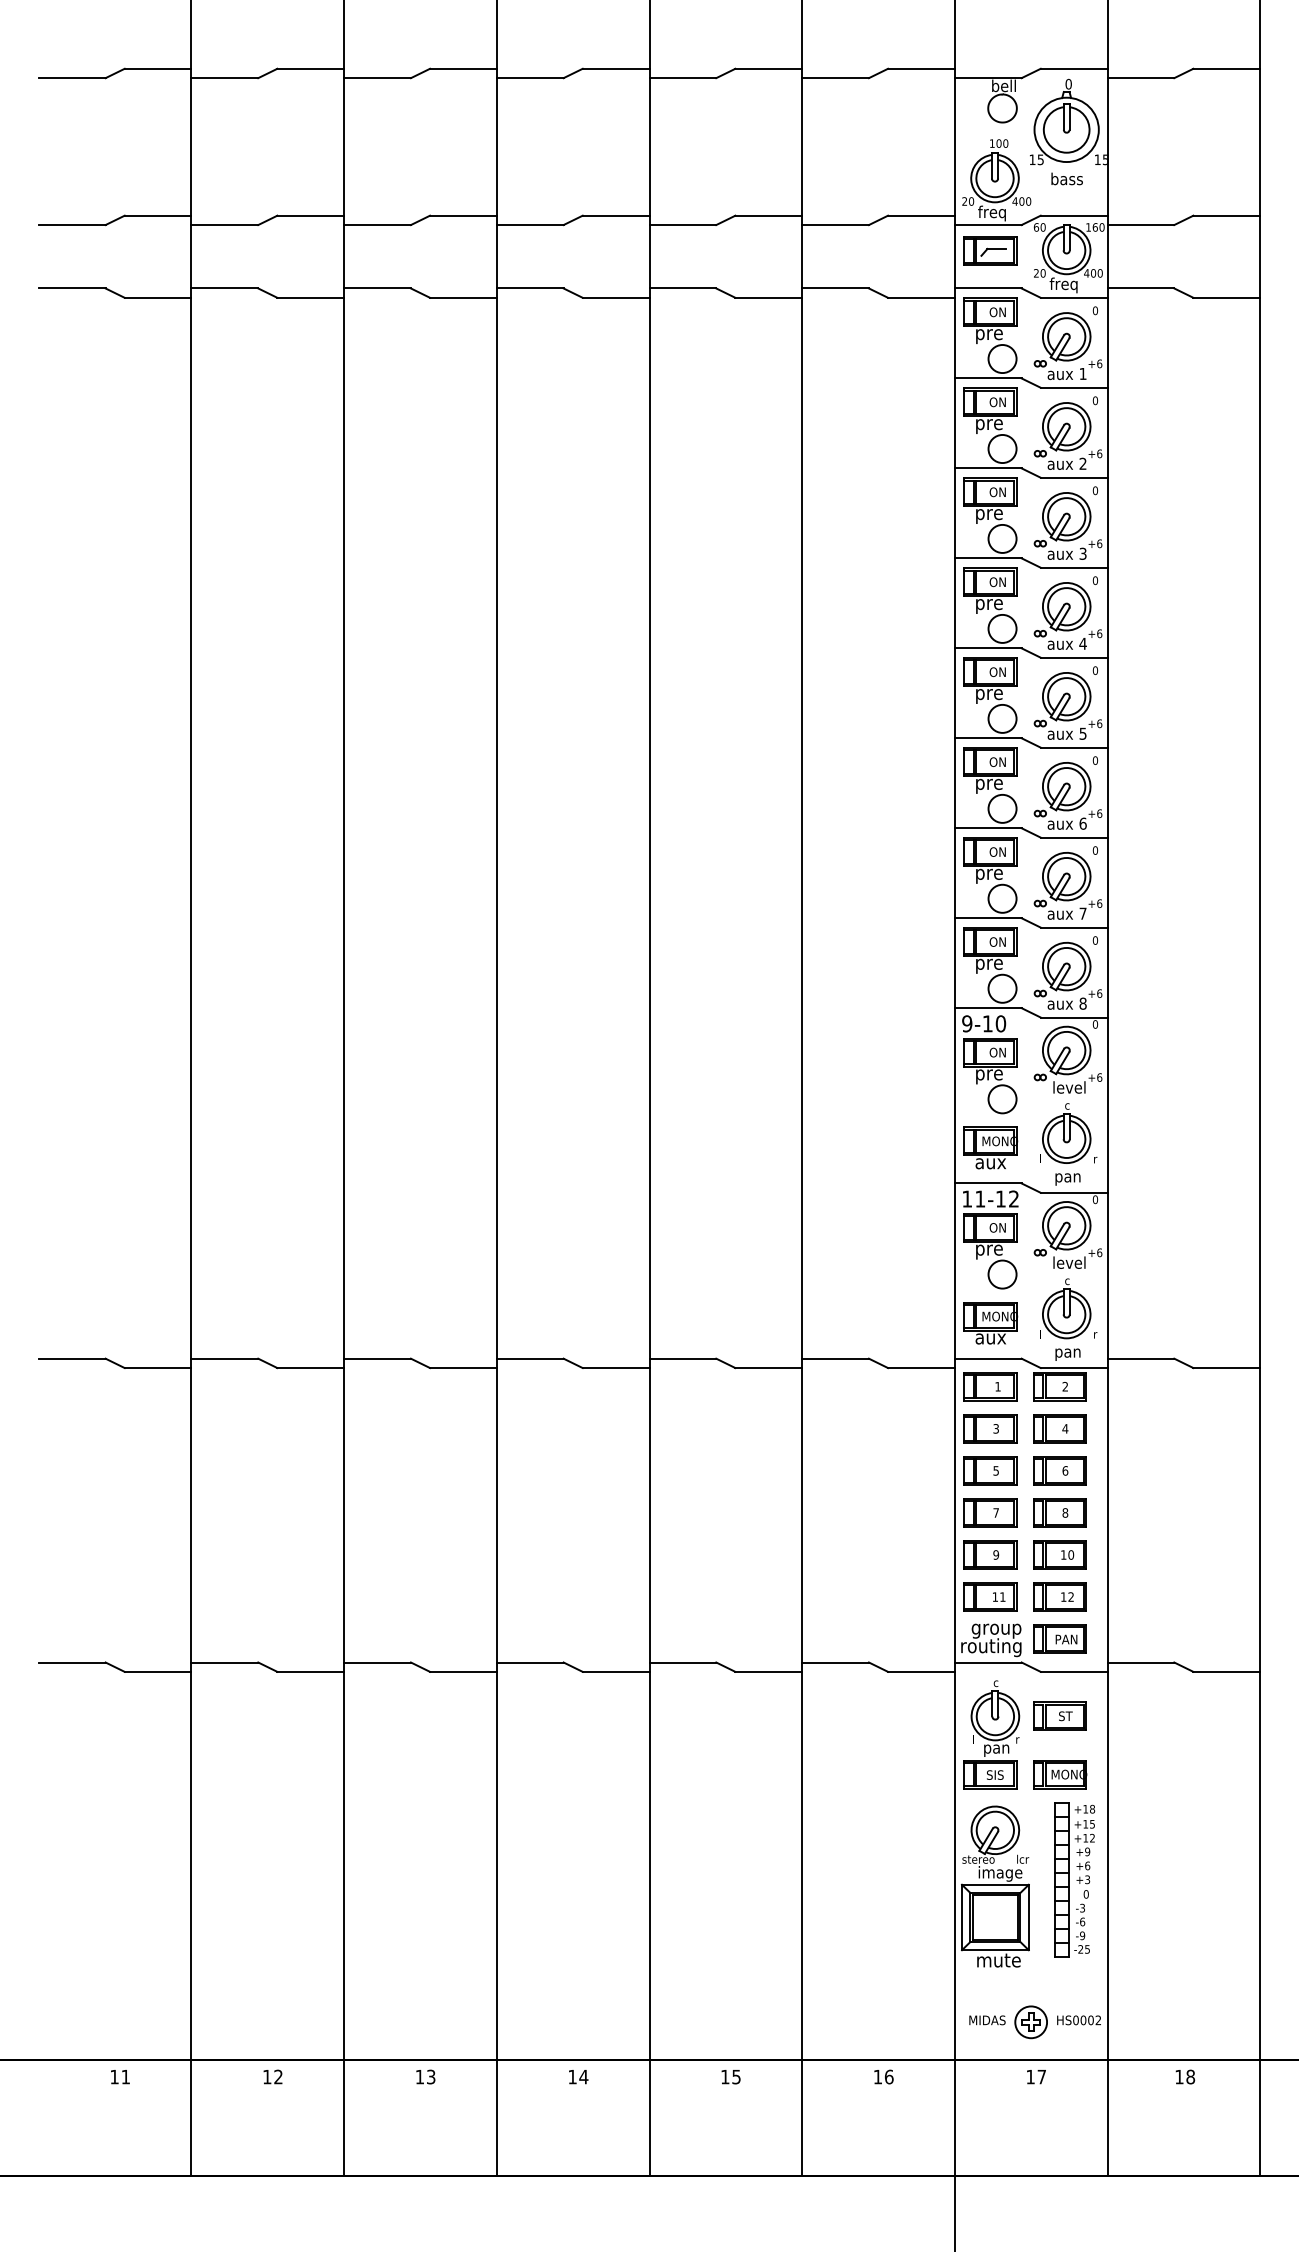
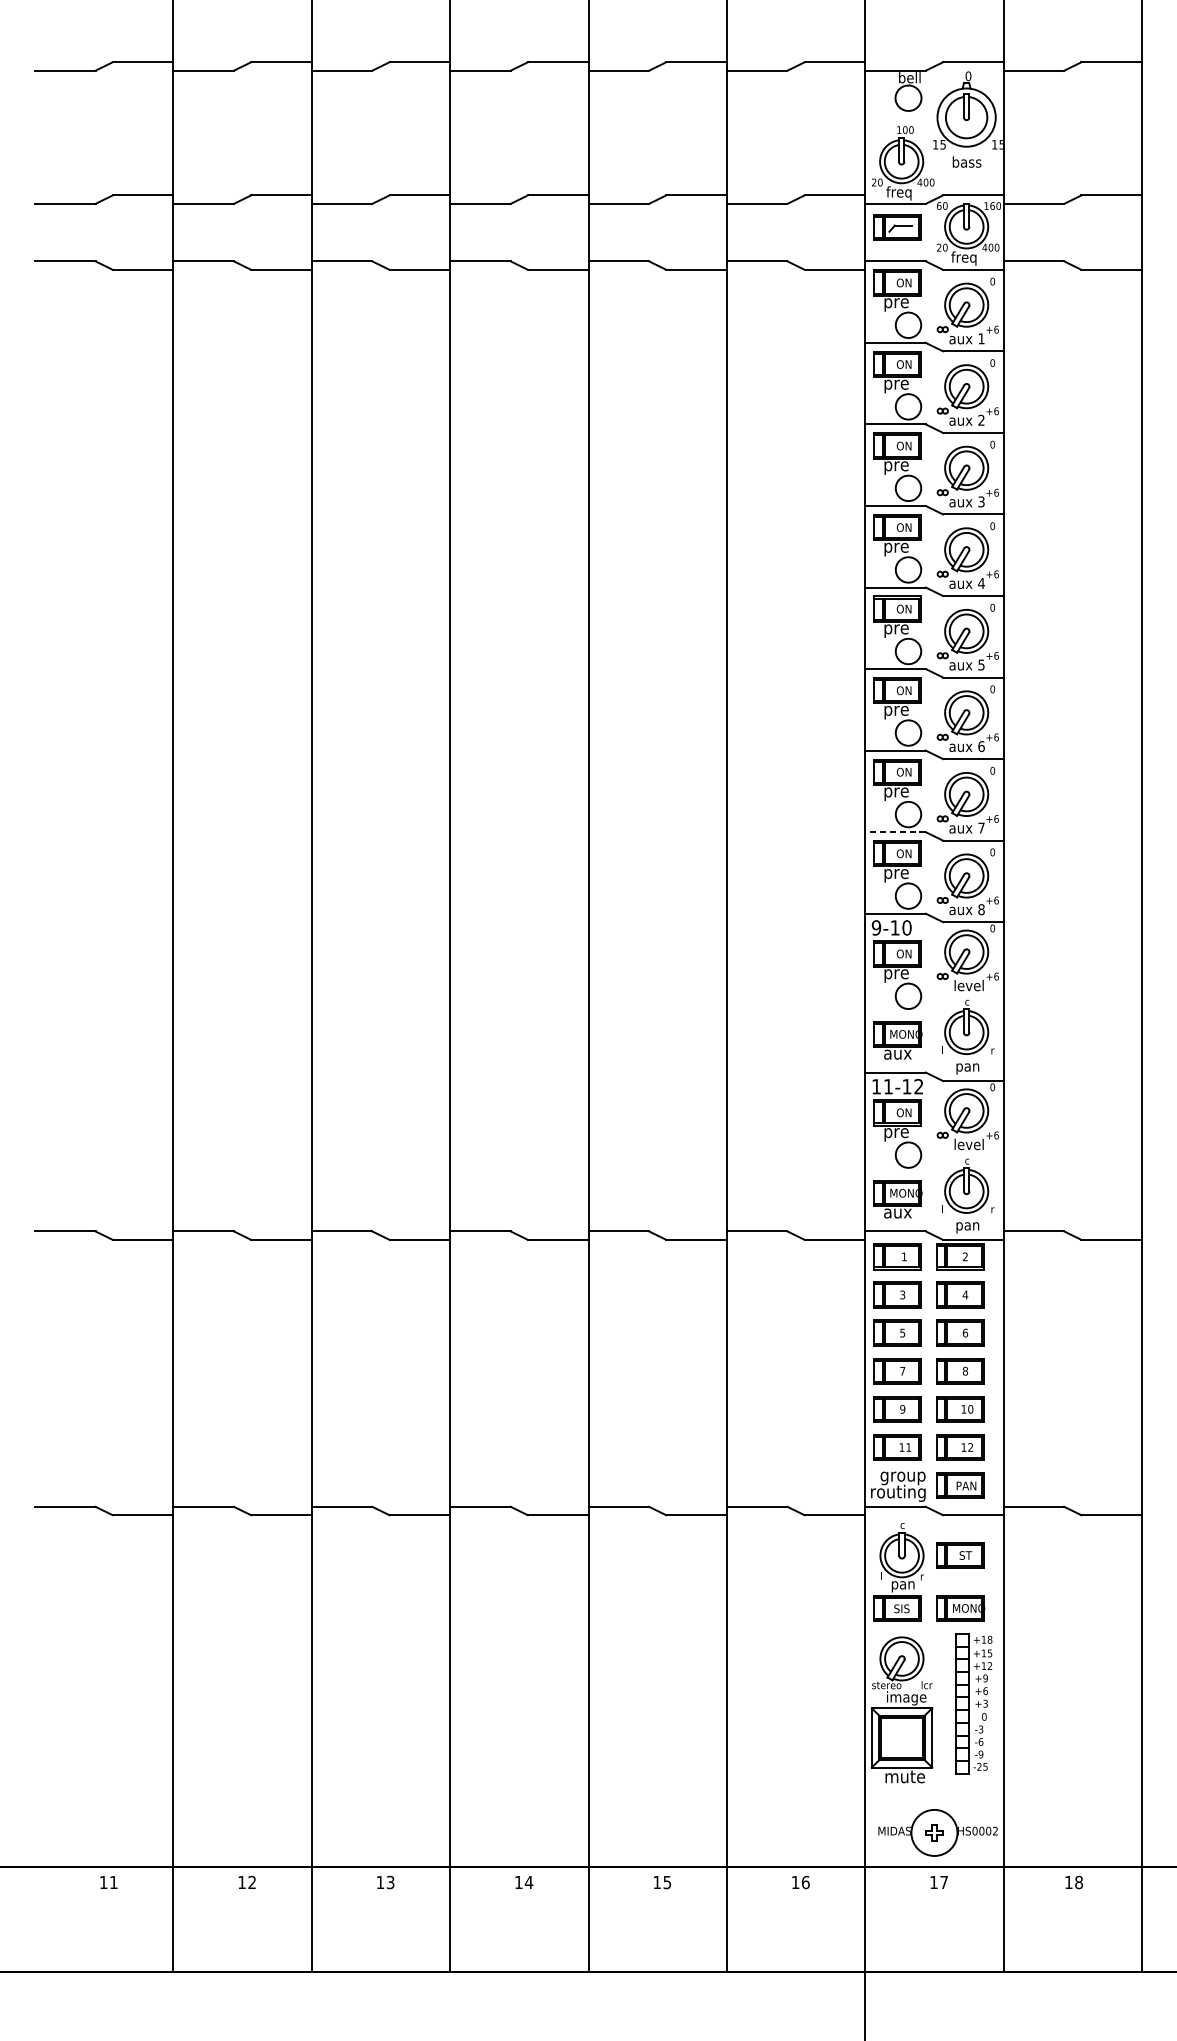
line: (987, 918) -> (894, 832), solid -> dashed
circle: (1031, 2022) -> (934, 1833), size x1.6

